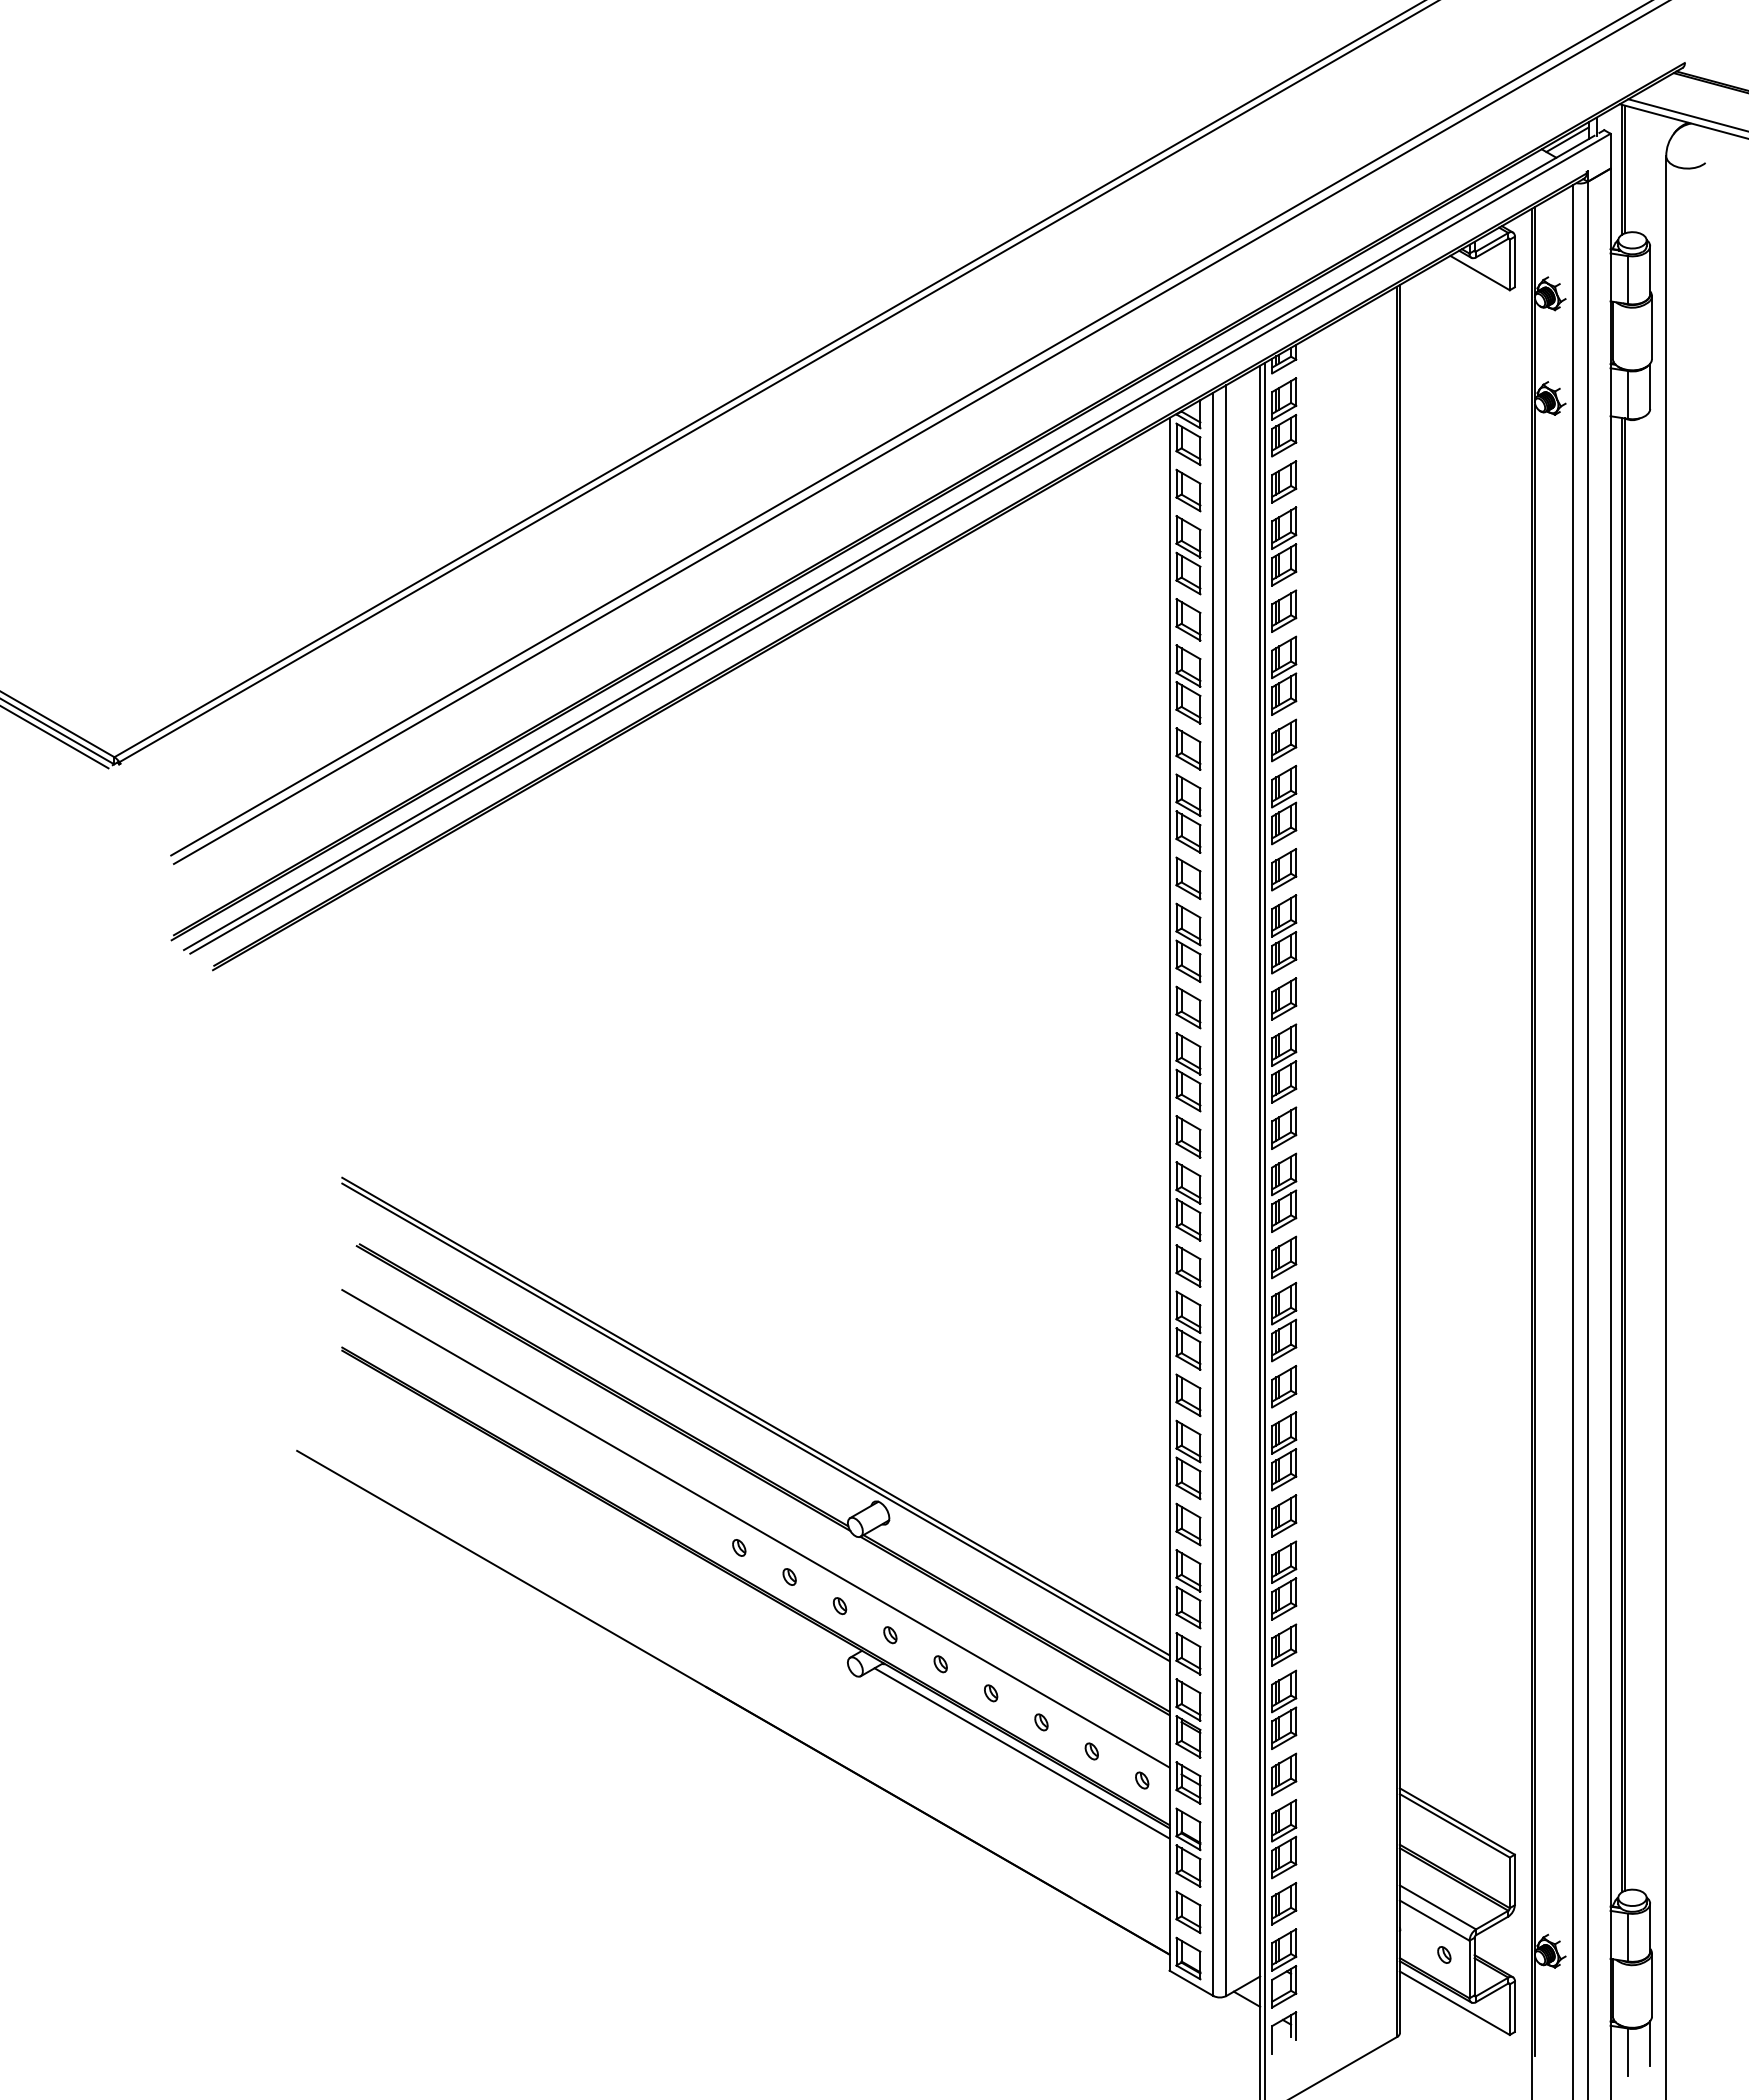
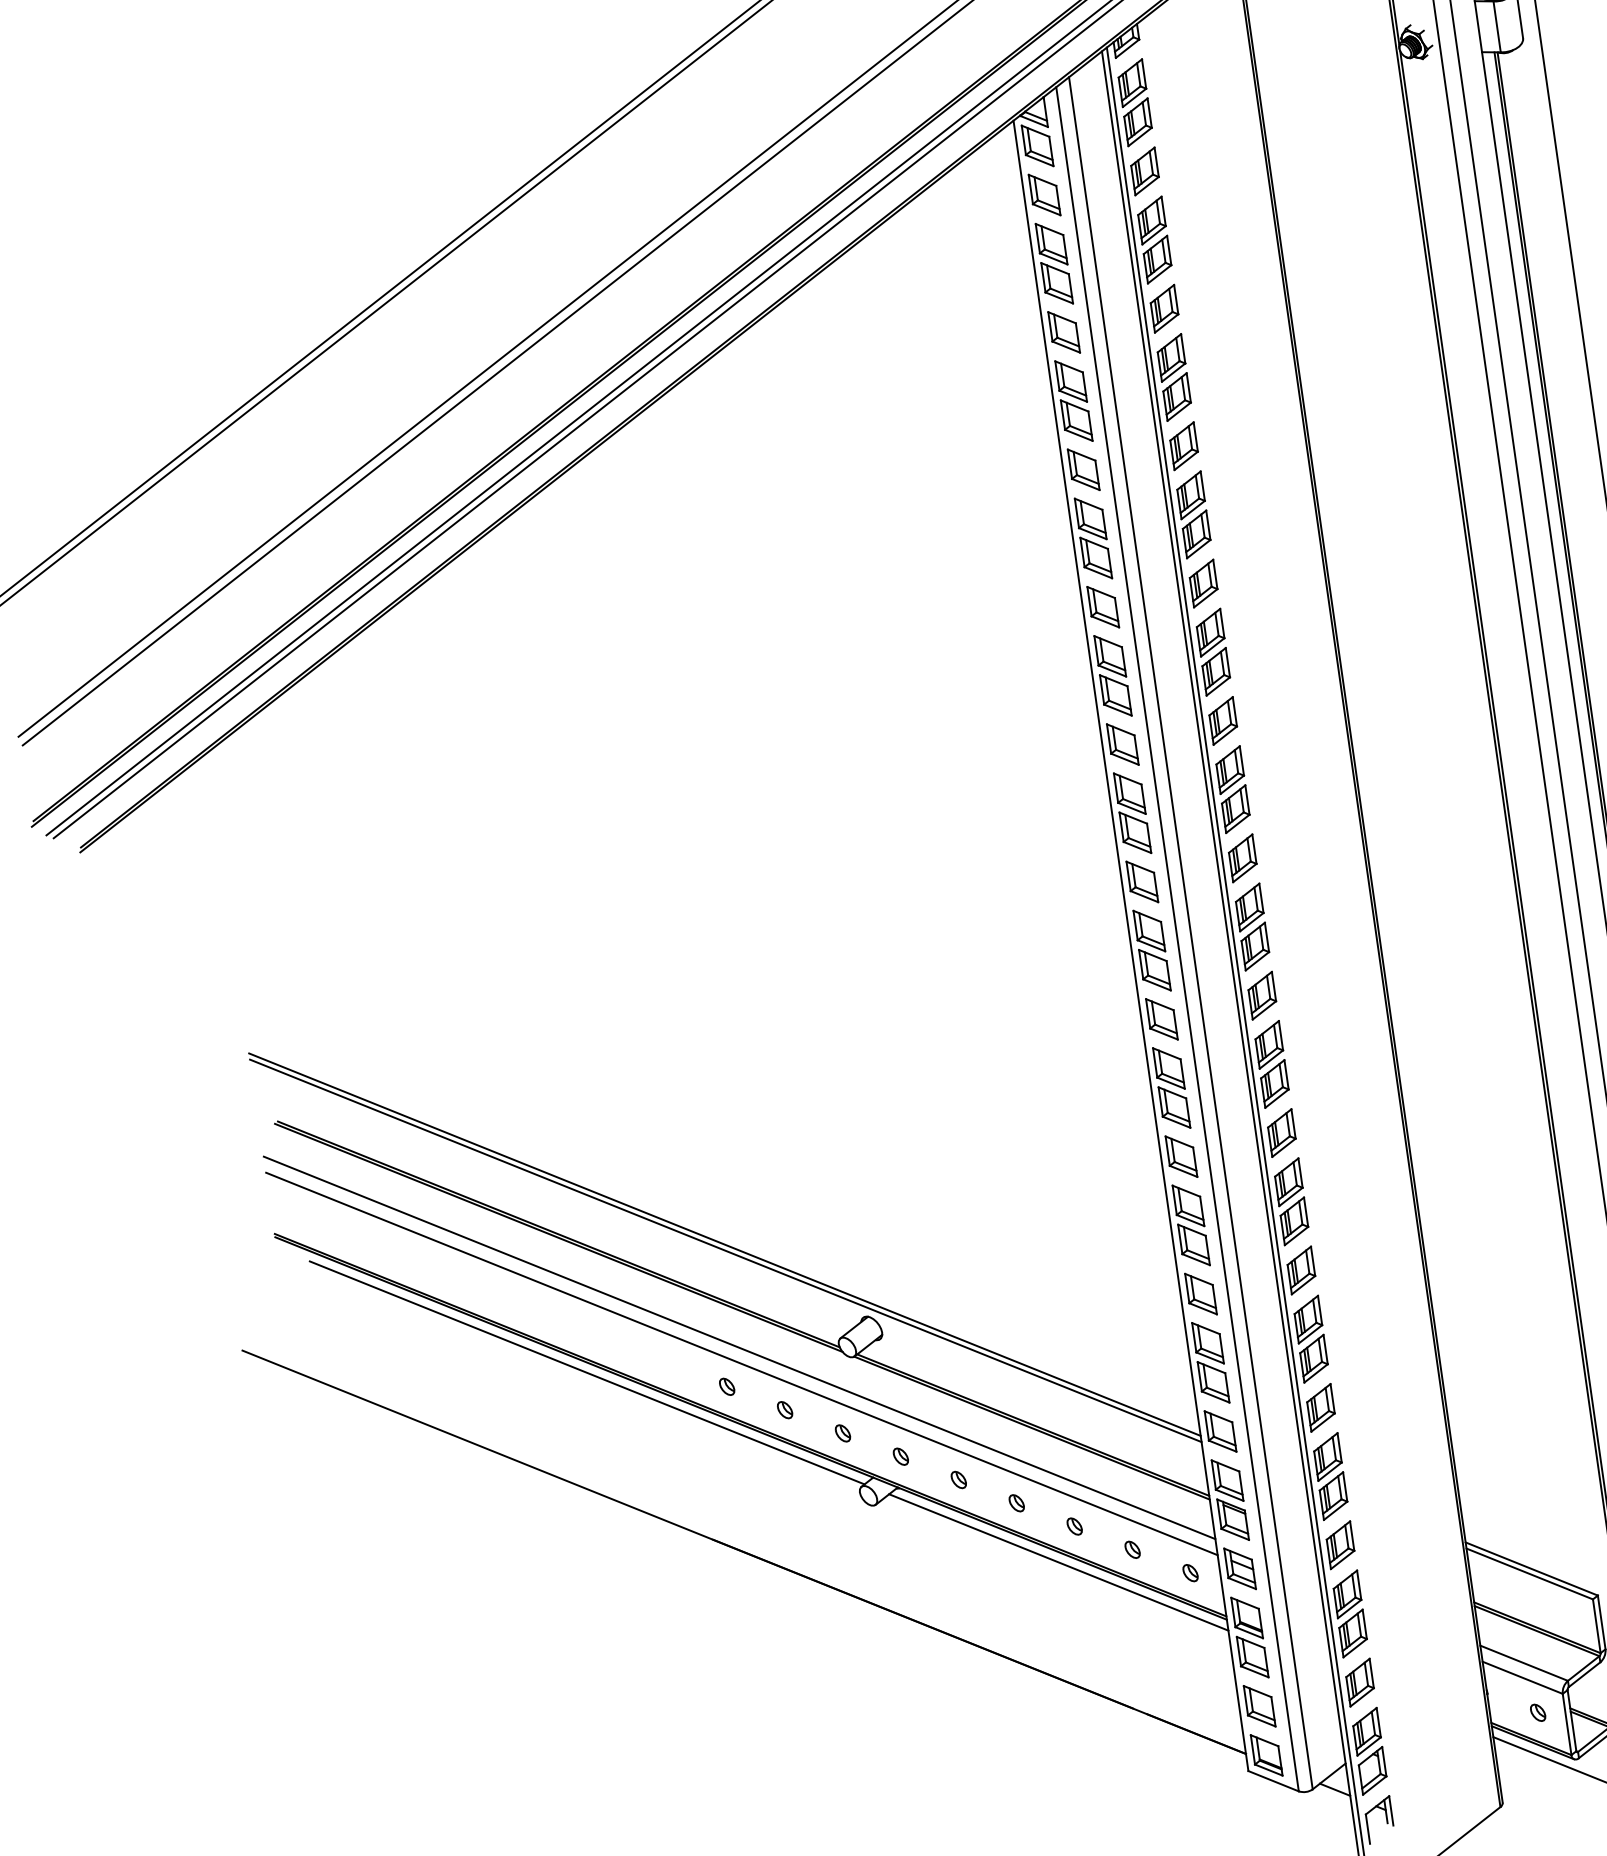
line: (755, 1513) -> (739, 1347), added
line: (611, 1516) -> (586, 1372), added

